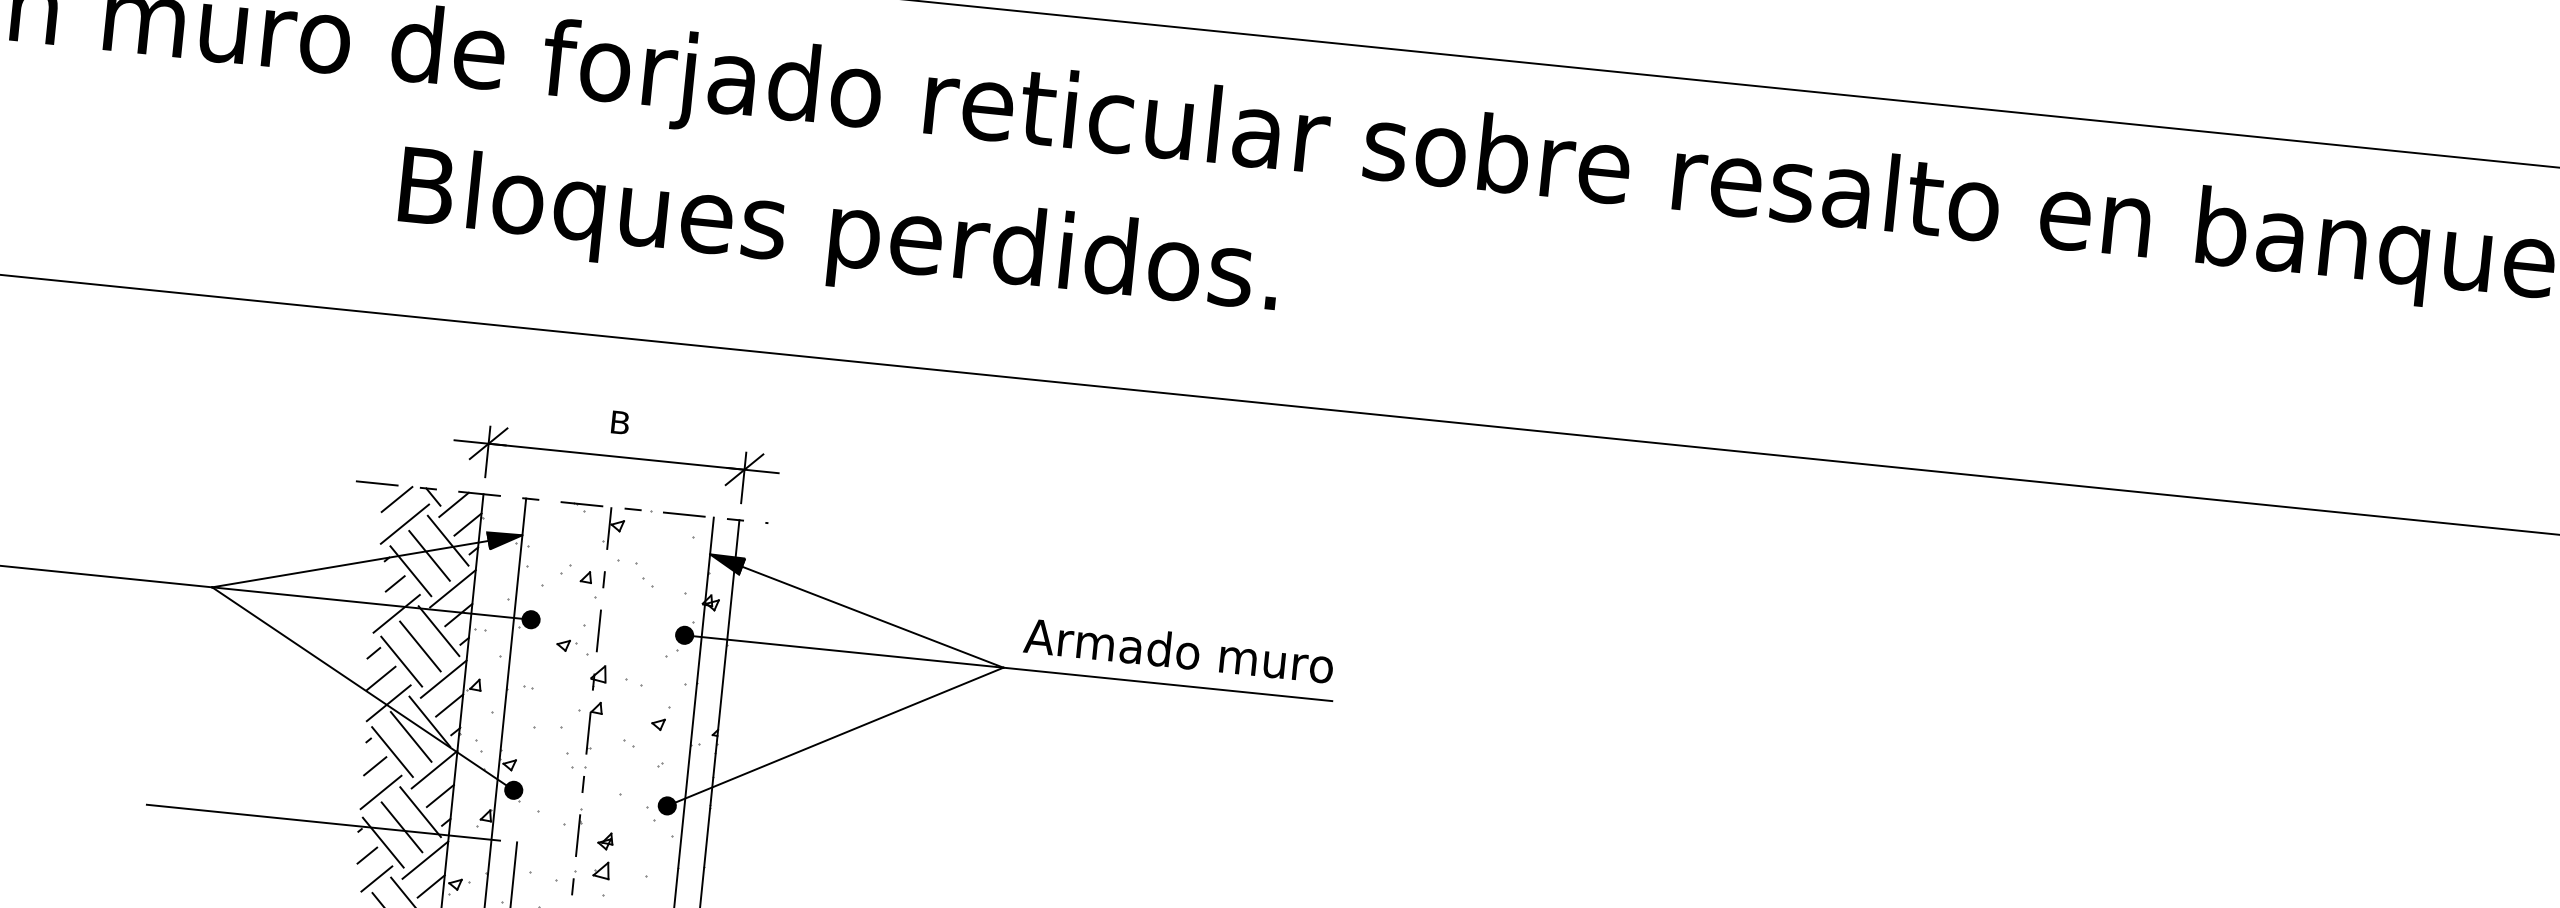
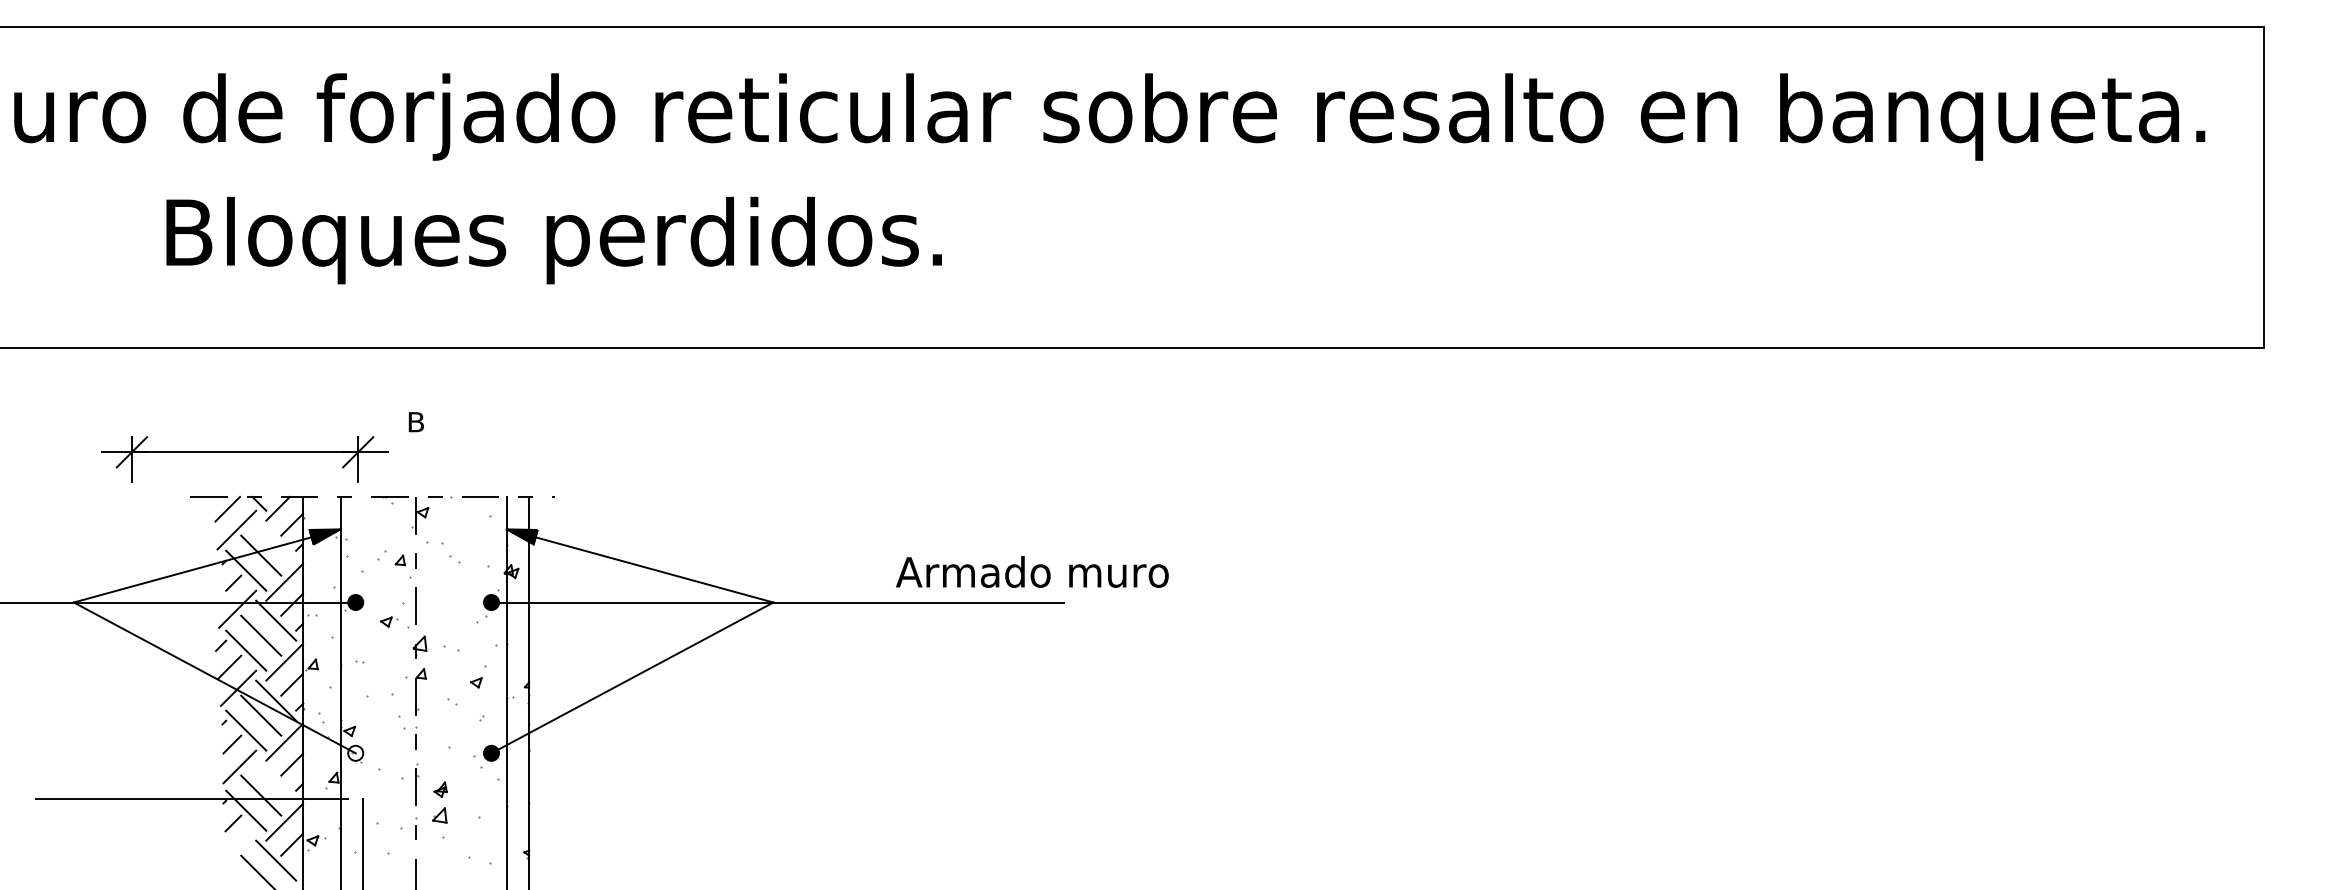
text: (838, 237) -> (553, 240), moved
part: (615, 456) -> (244, 452), moved
line: (448, 540) -> (276, 540), removed
text: (1179, 650) -> (1032, 571), moved
fill: (513, 789) -> (355, 752), removed
line: (421, 811) -> (276, 780), removed
line: (376, 878) -> (243, 842), removed

